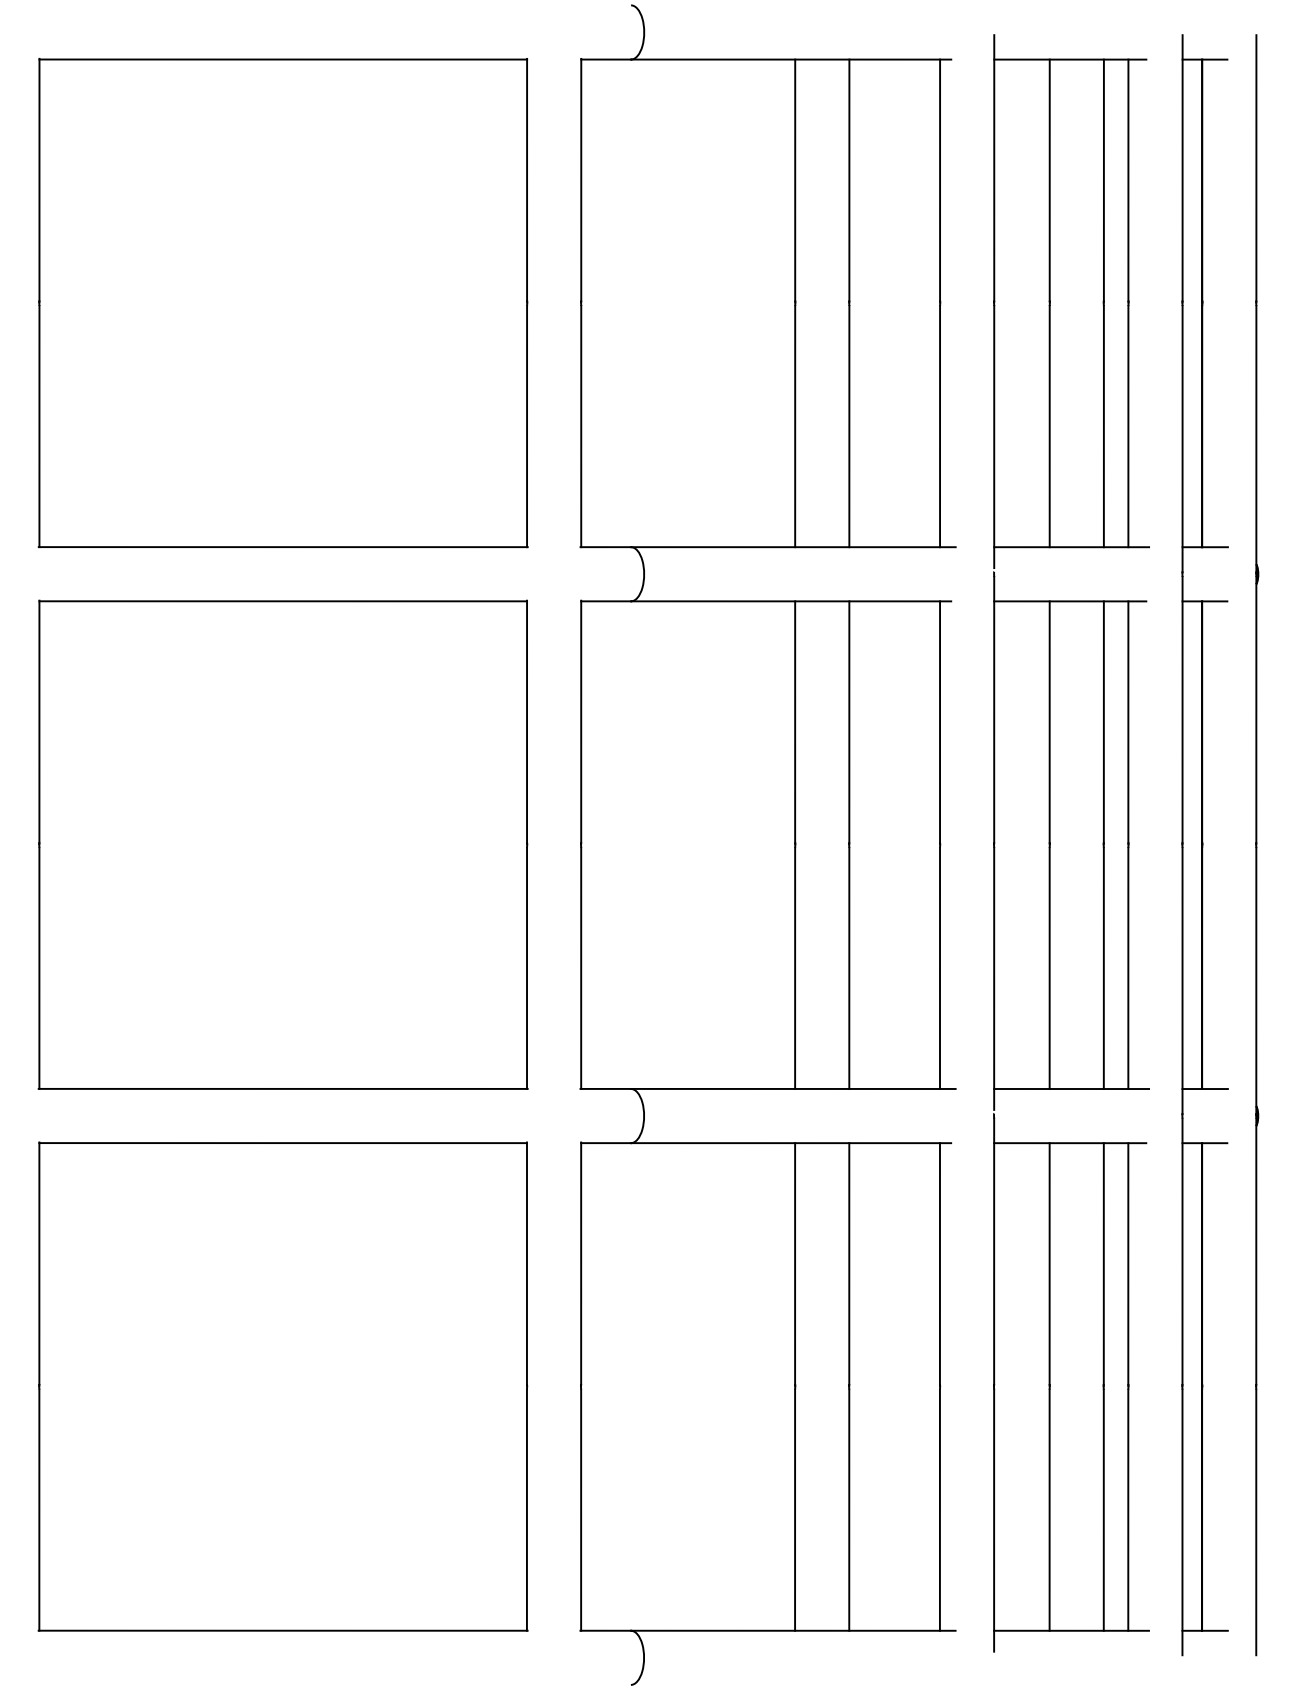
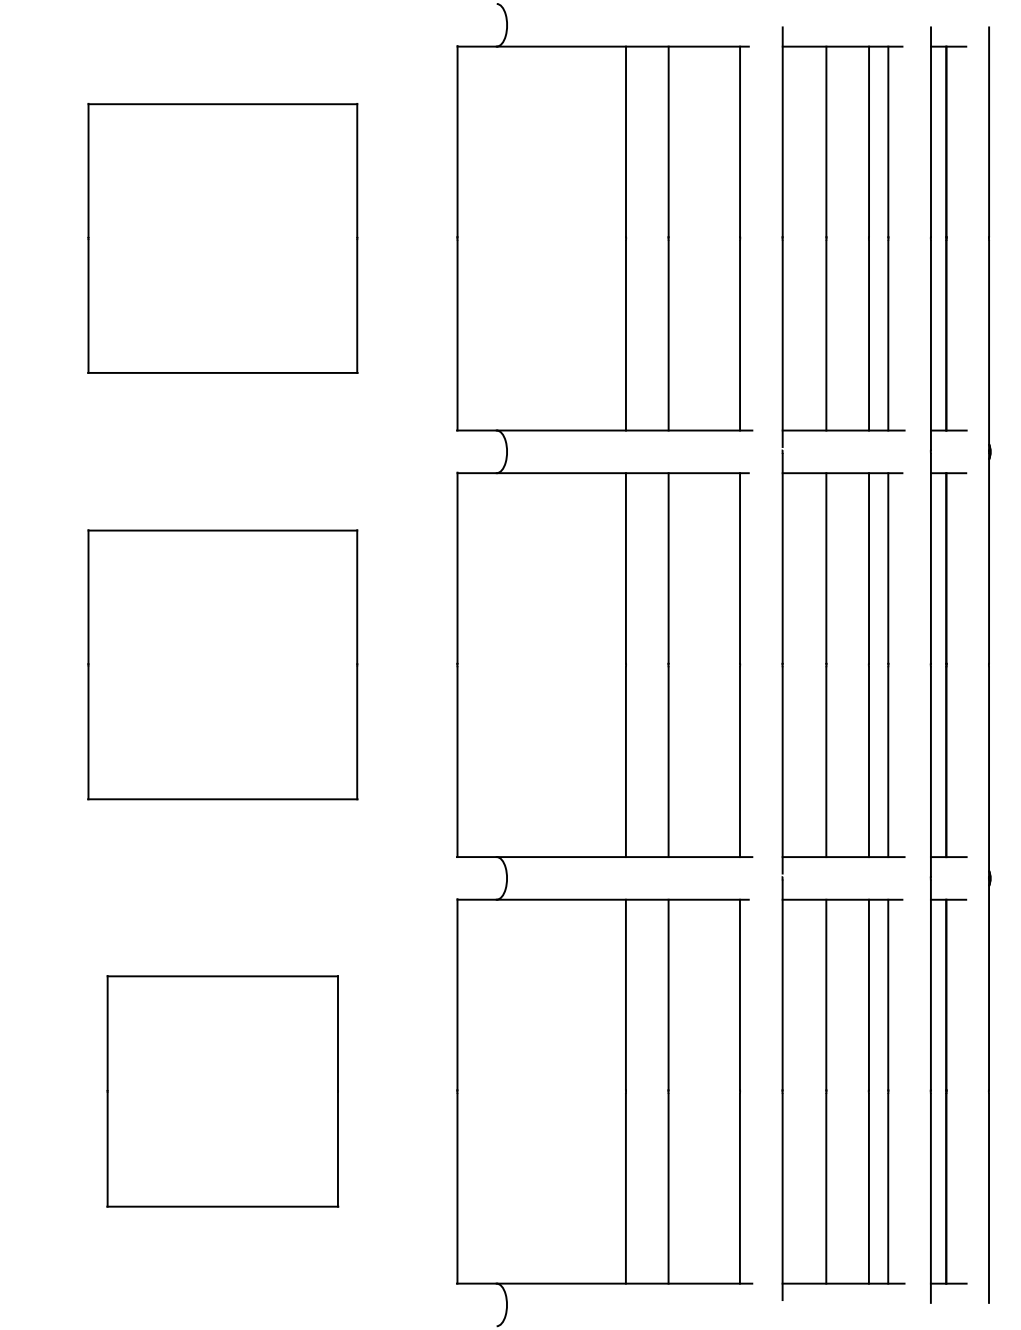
part: (282, 303) -> (222, 238), size x0.7
part: (282, 844) -> (222, 664), size x0.7
part: (282, 1386) -> (222, 1091), size x0.6

